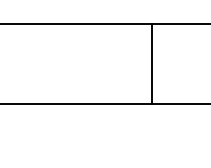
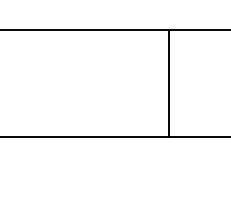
line: (152, 63) -> (169, 82), moved

